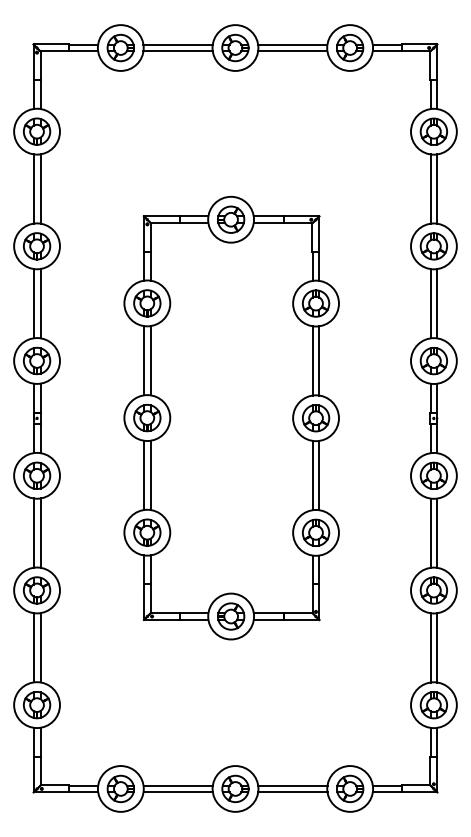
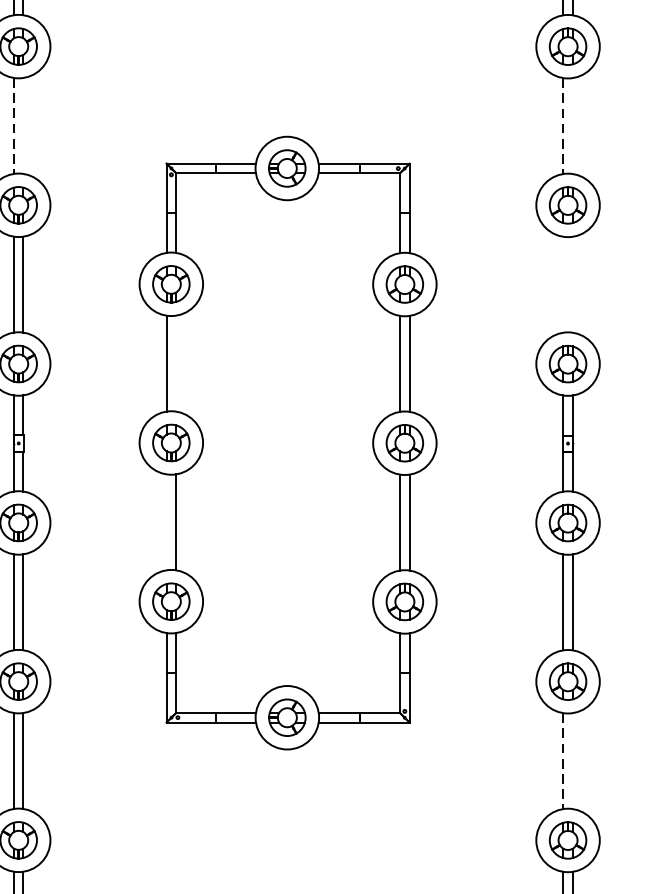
line: (40, 188) -> (23, 125), removed
line: (437, 188) -> (573, 125), removed
line: (33, 189) -> (13, 126), solid -> dashed
line: (430, 189) -> (563, 126), solid -> dashed
line: (430, 303) -> (563, 284), removed
line: (437, 303) -> (573, 284), removed
line: (150, 360) -> (175, 363), removed
line: (143, 475) -> (166, 522), removed
line: (430, 647) -> (563, 760), solid -> dashed
line: (437, 647) -> (573, 760), removed

